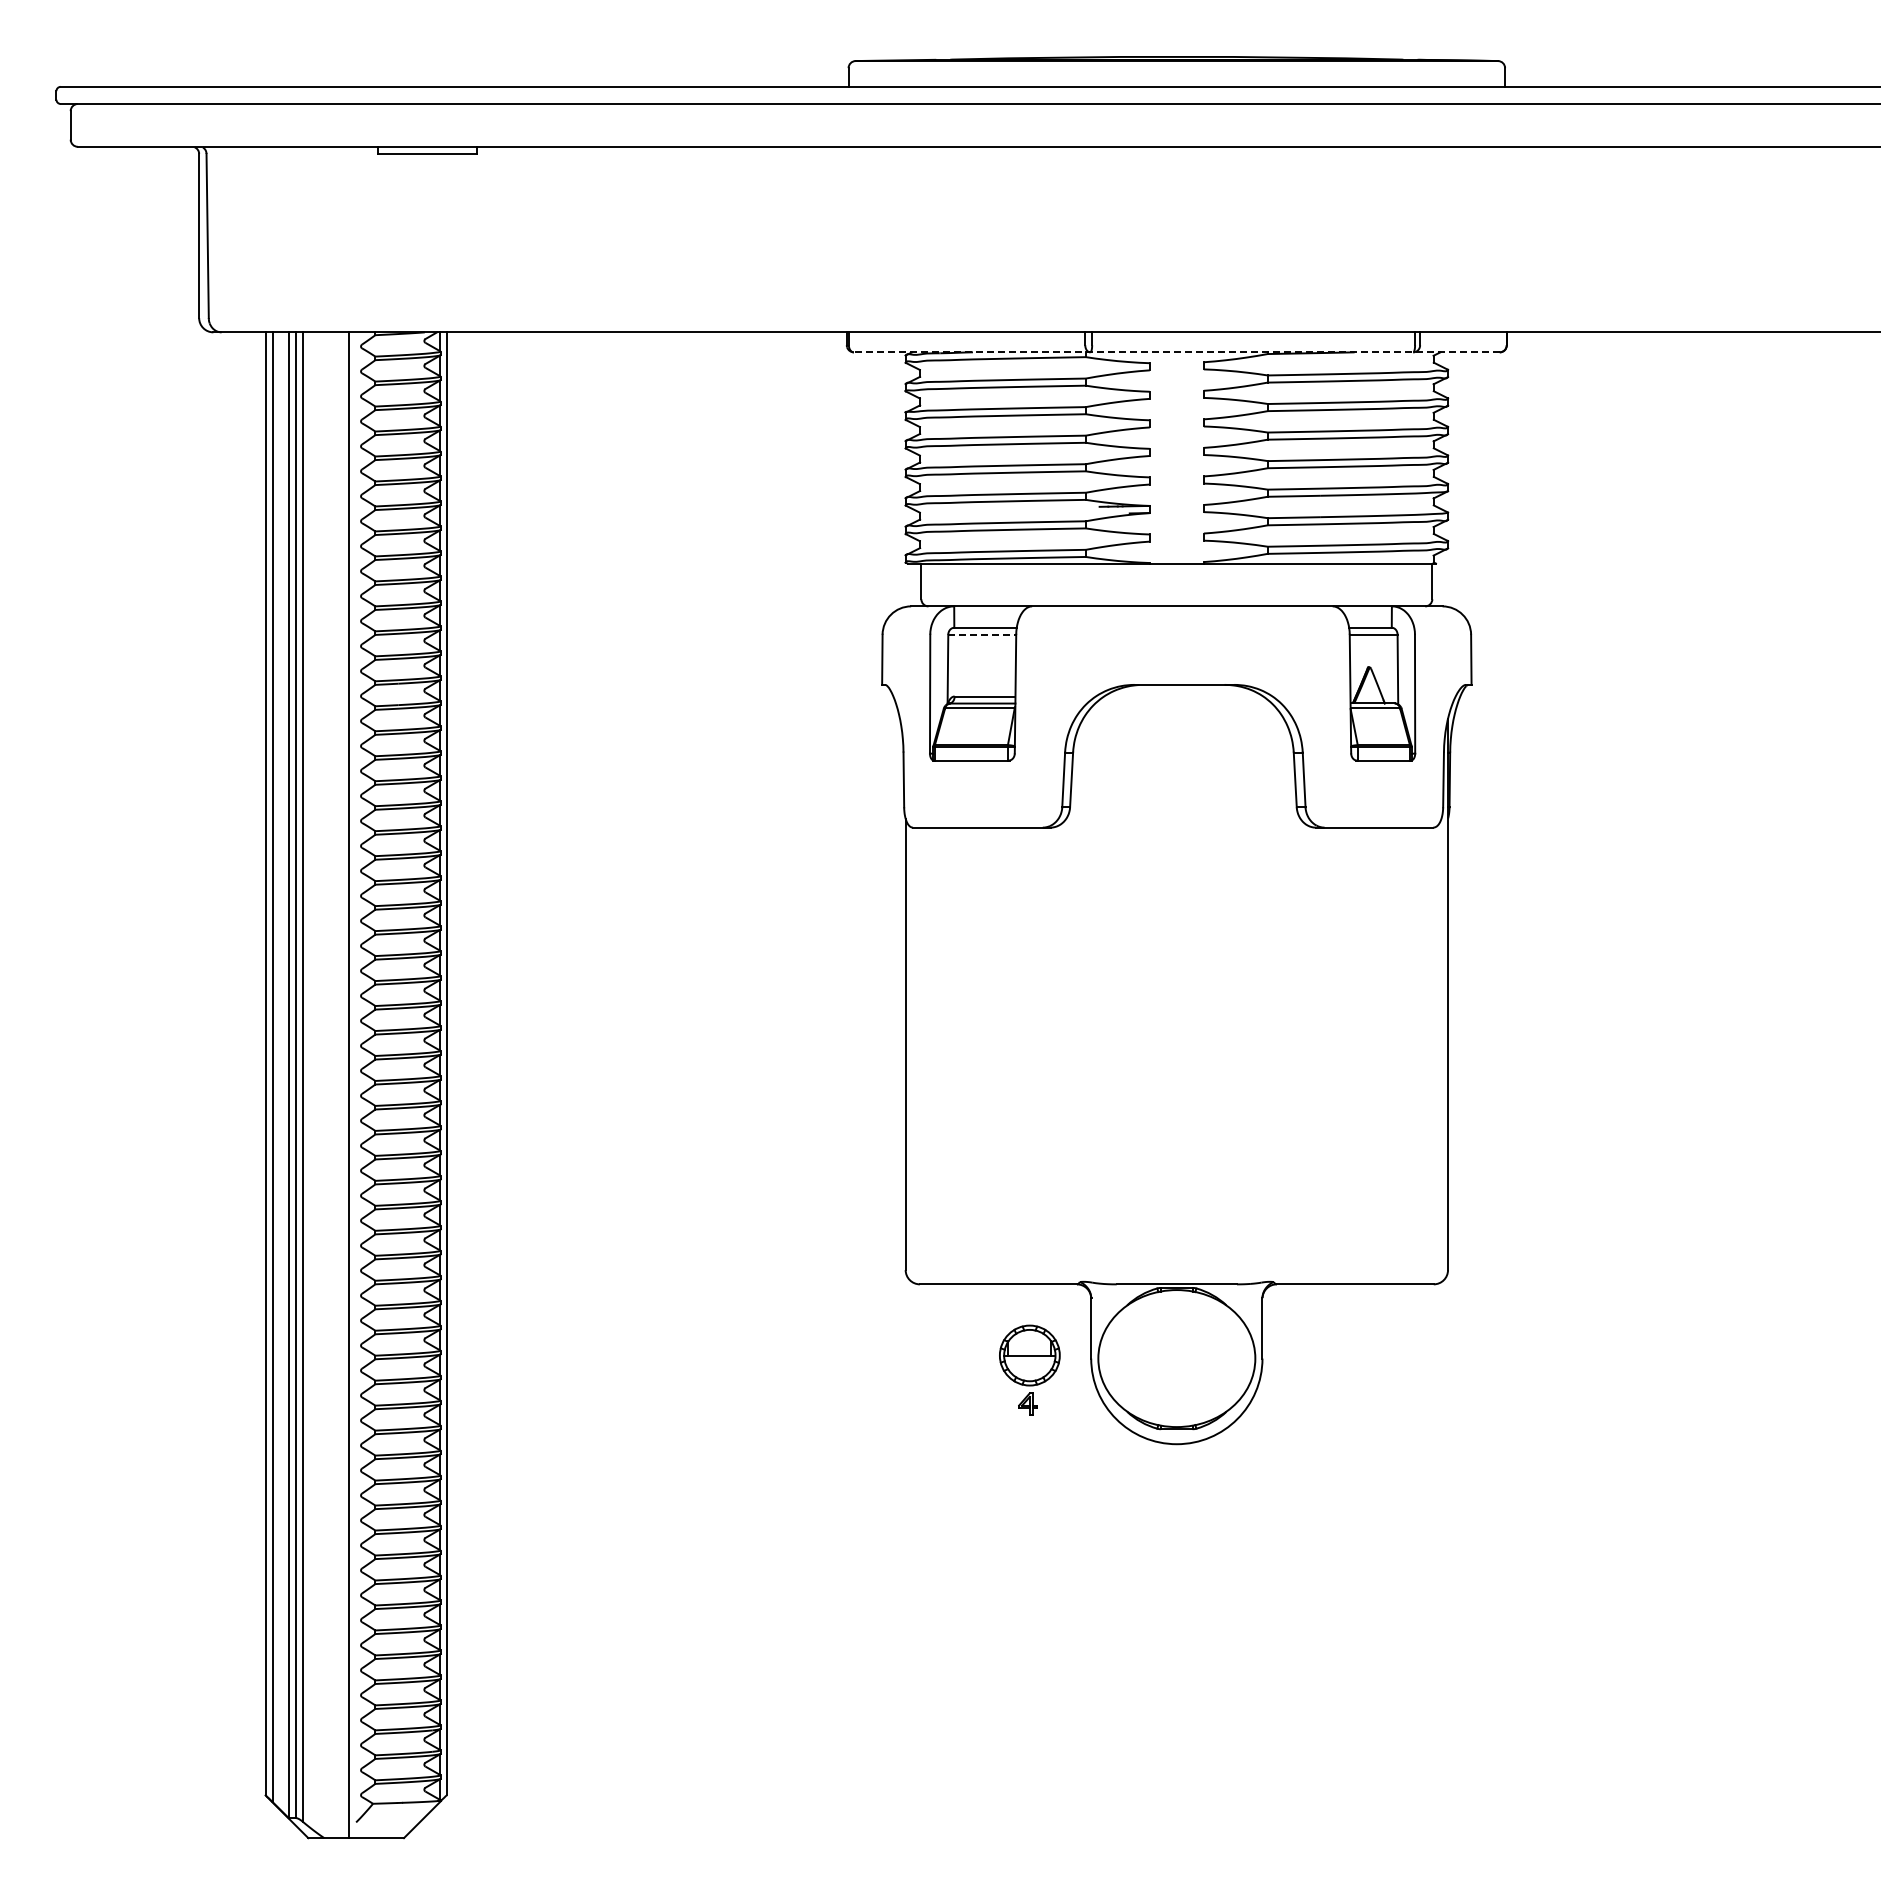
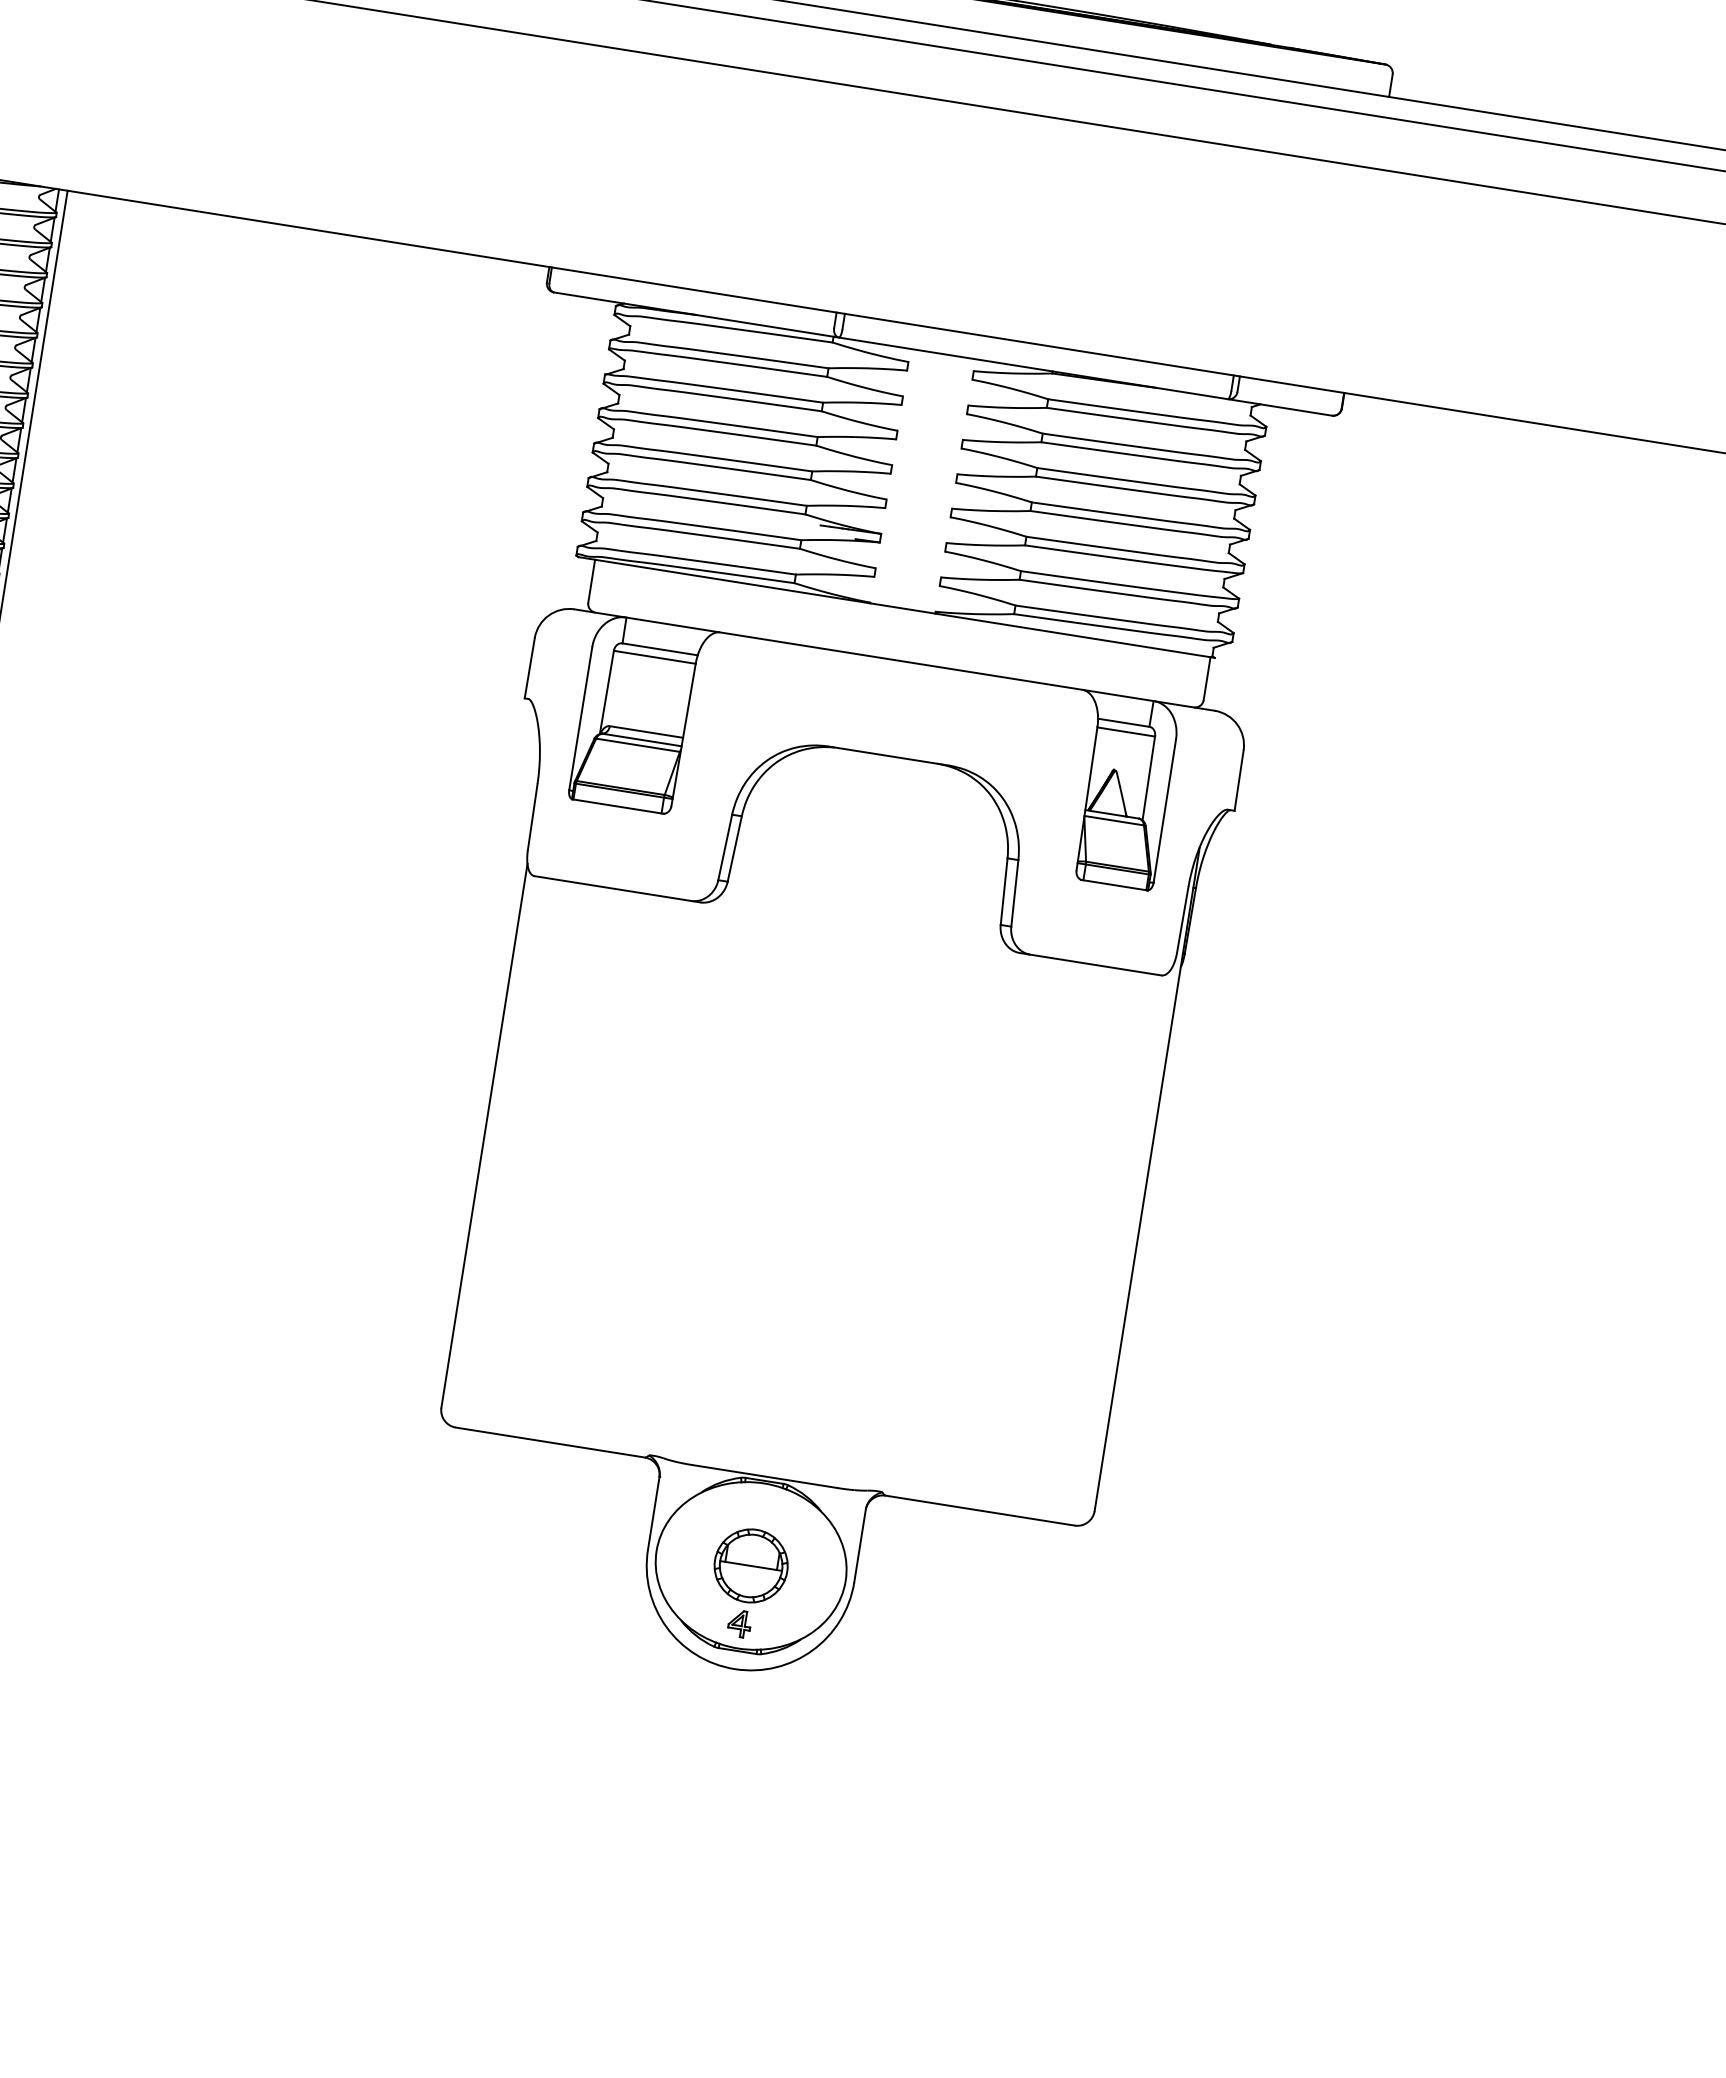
line: (1176, 352) -> (942, 354), dashed -> solid
line: (982, 634) -> (655, 656), dashed -> solid
part: (1029, 1369) -> (748, 1582), moved

